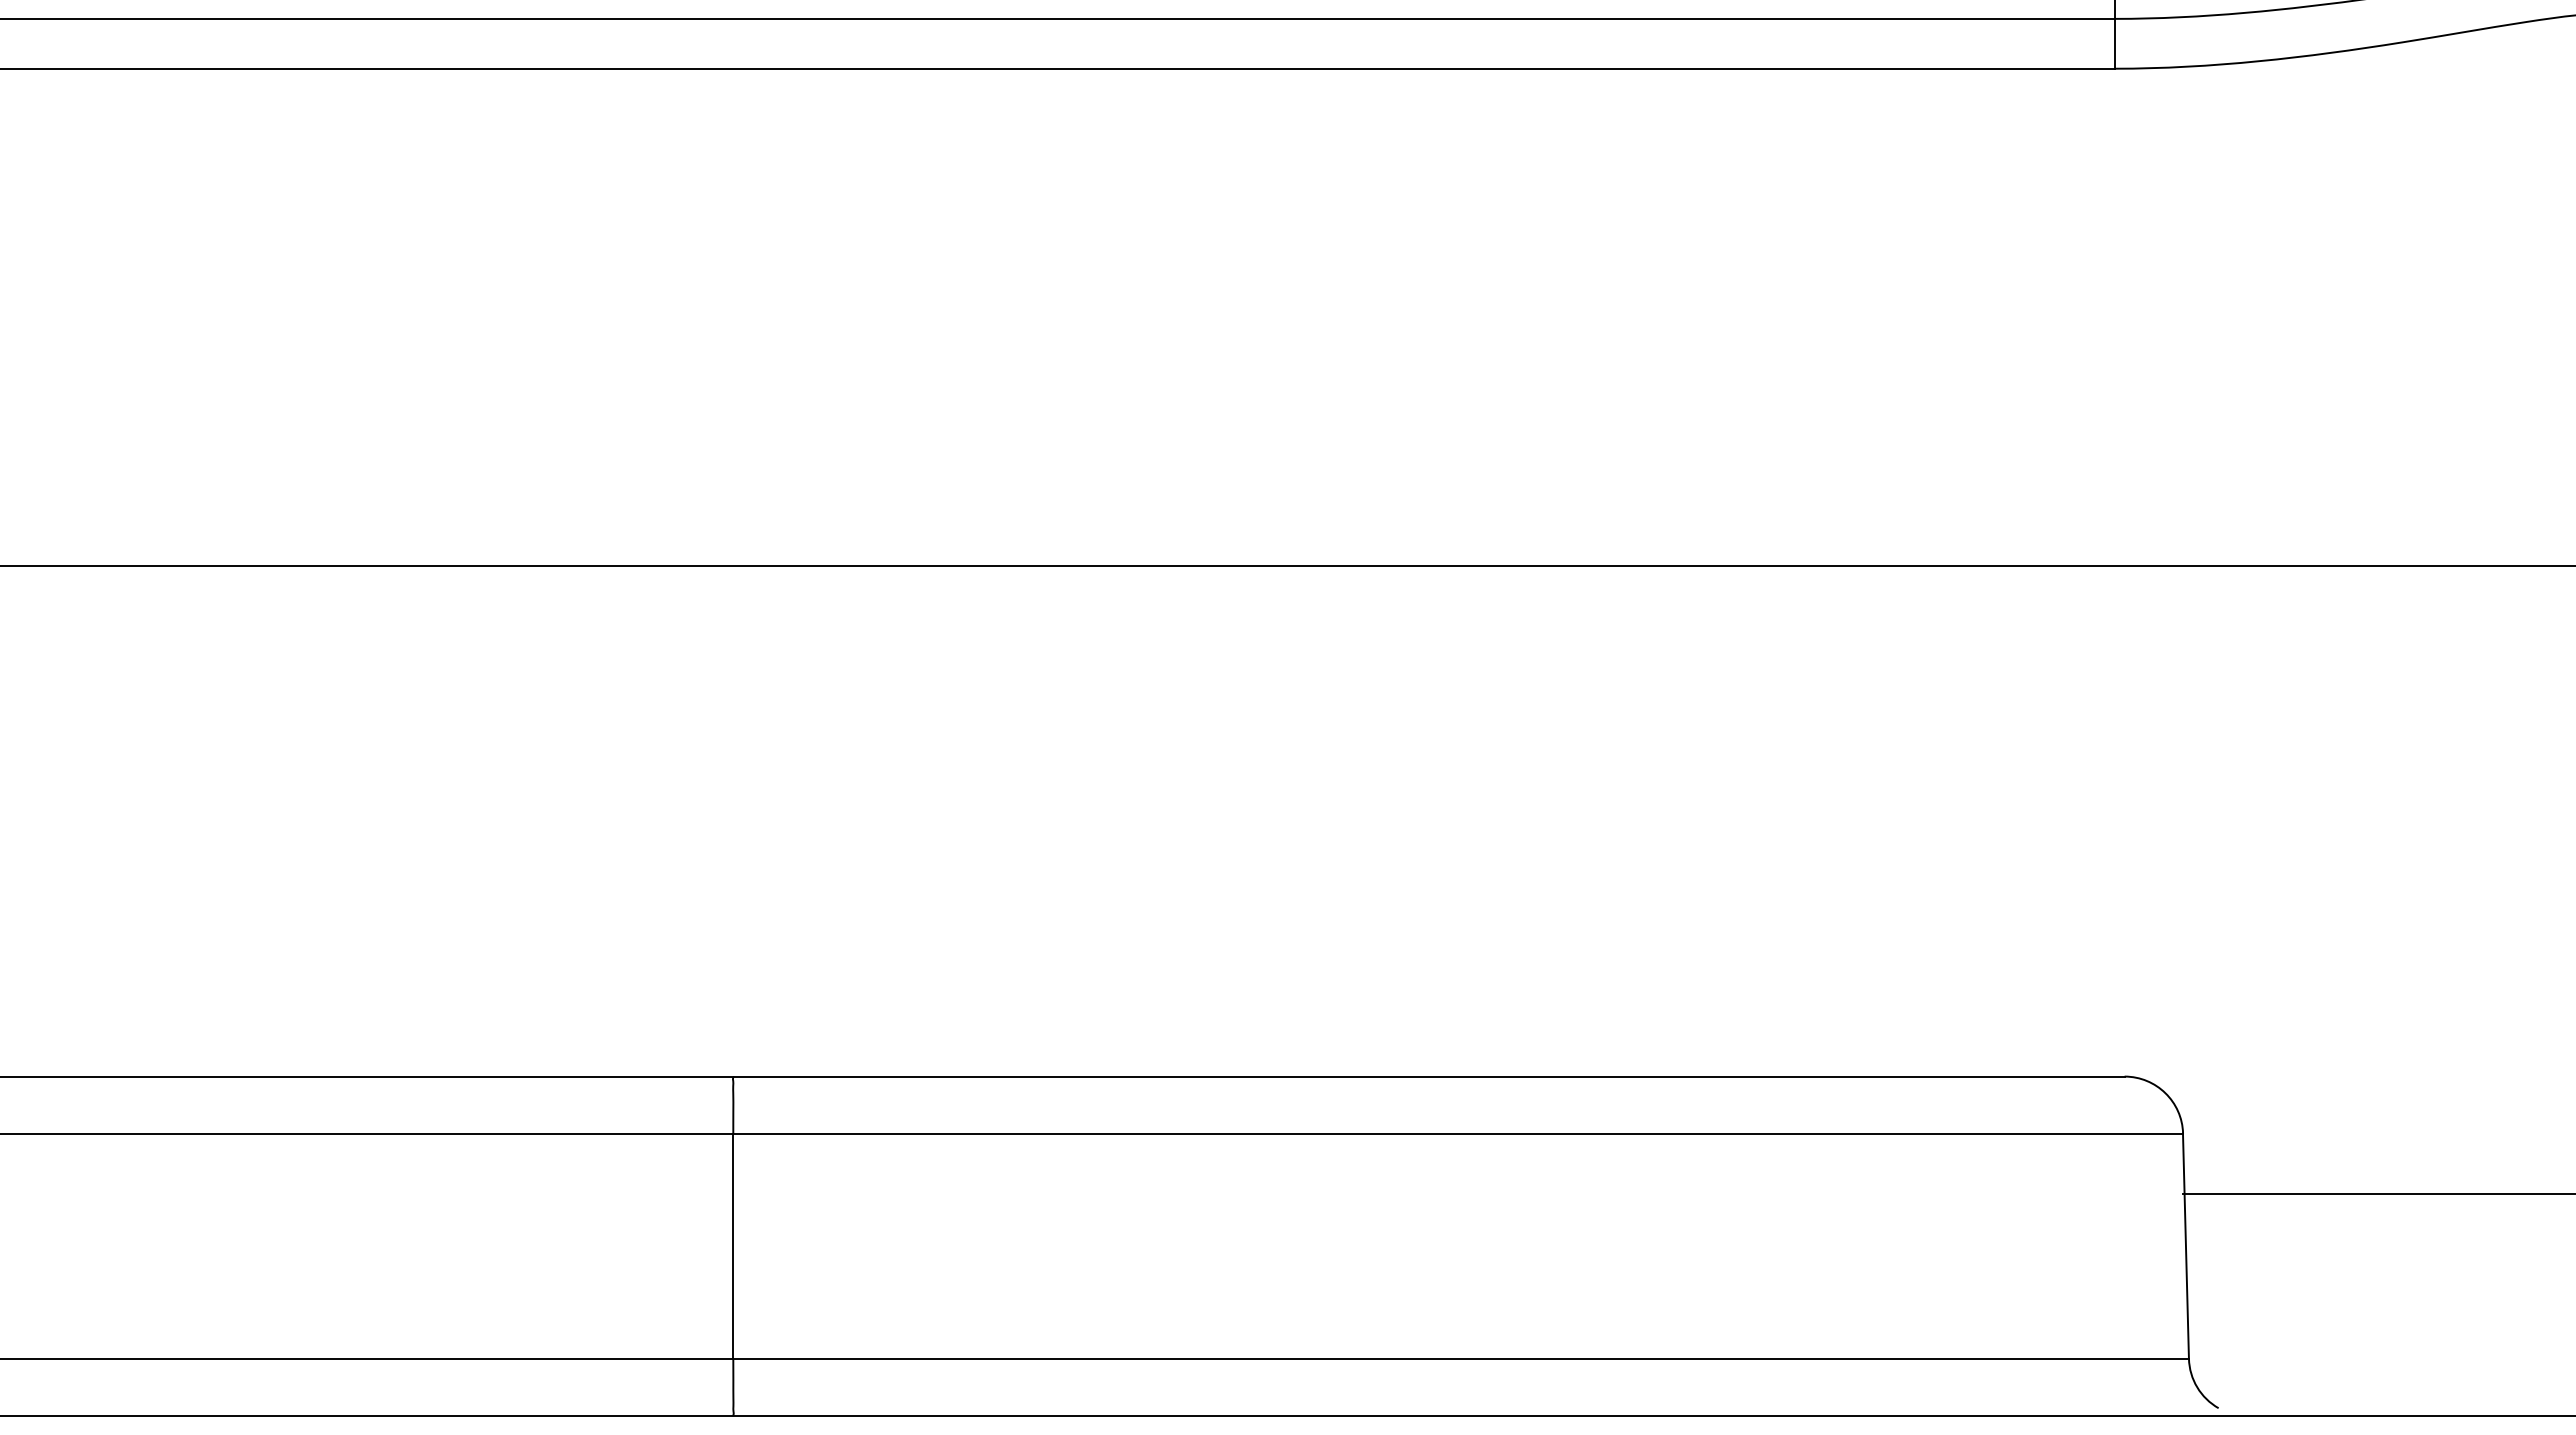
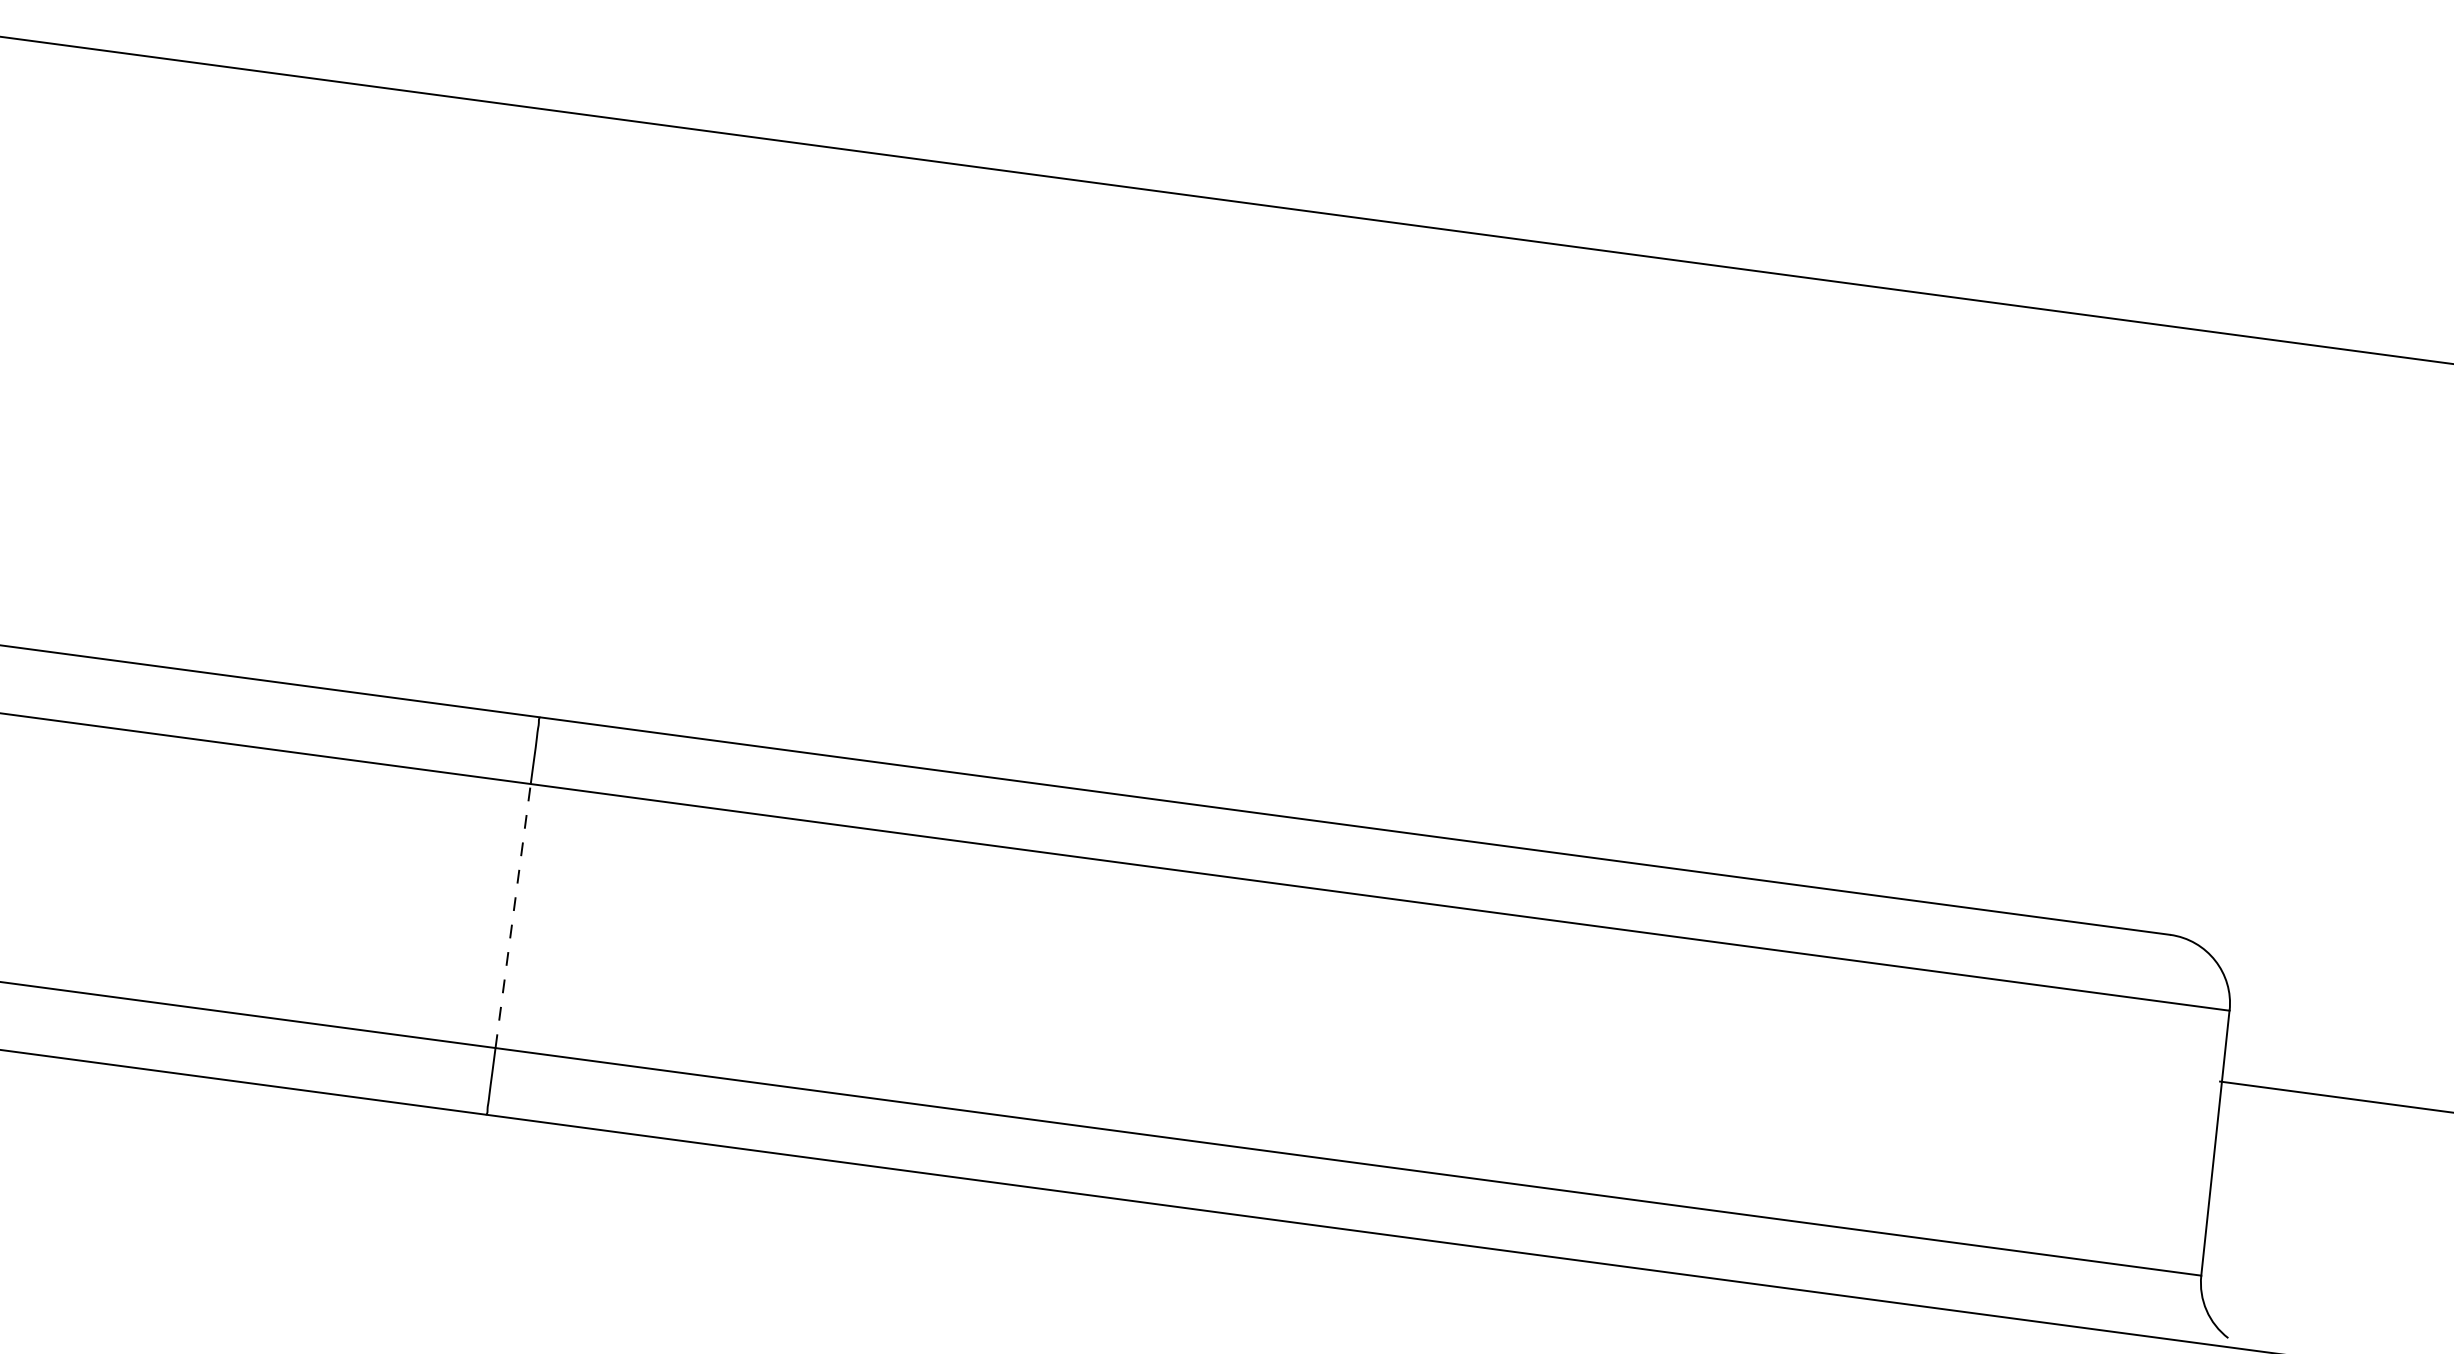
line: (733, 1246) -> (513, 916), solid -> dashed

